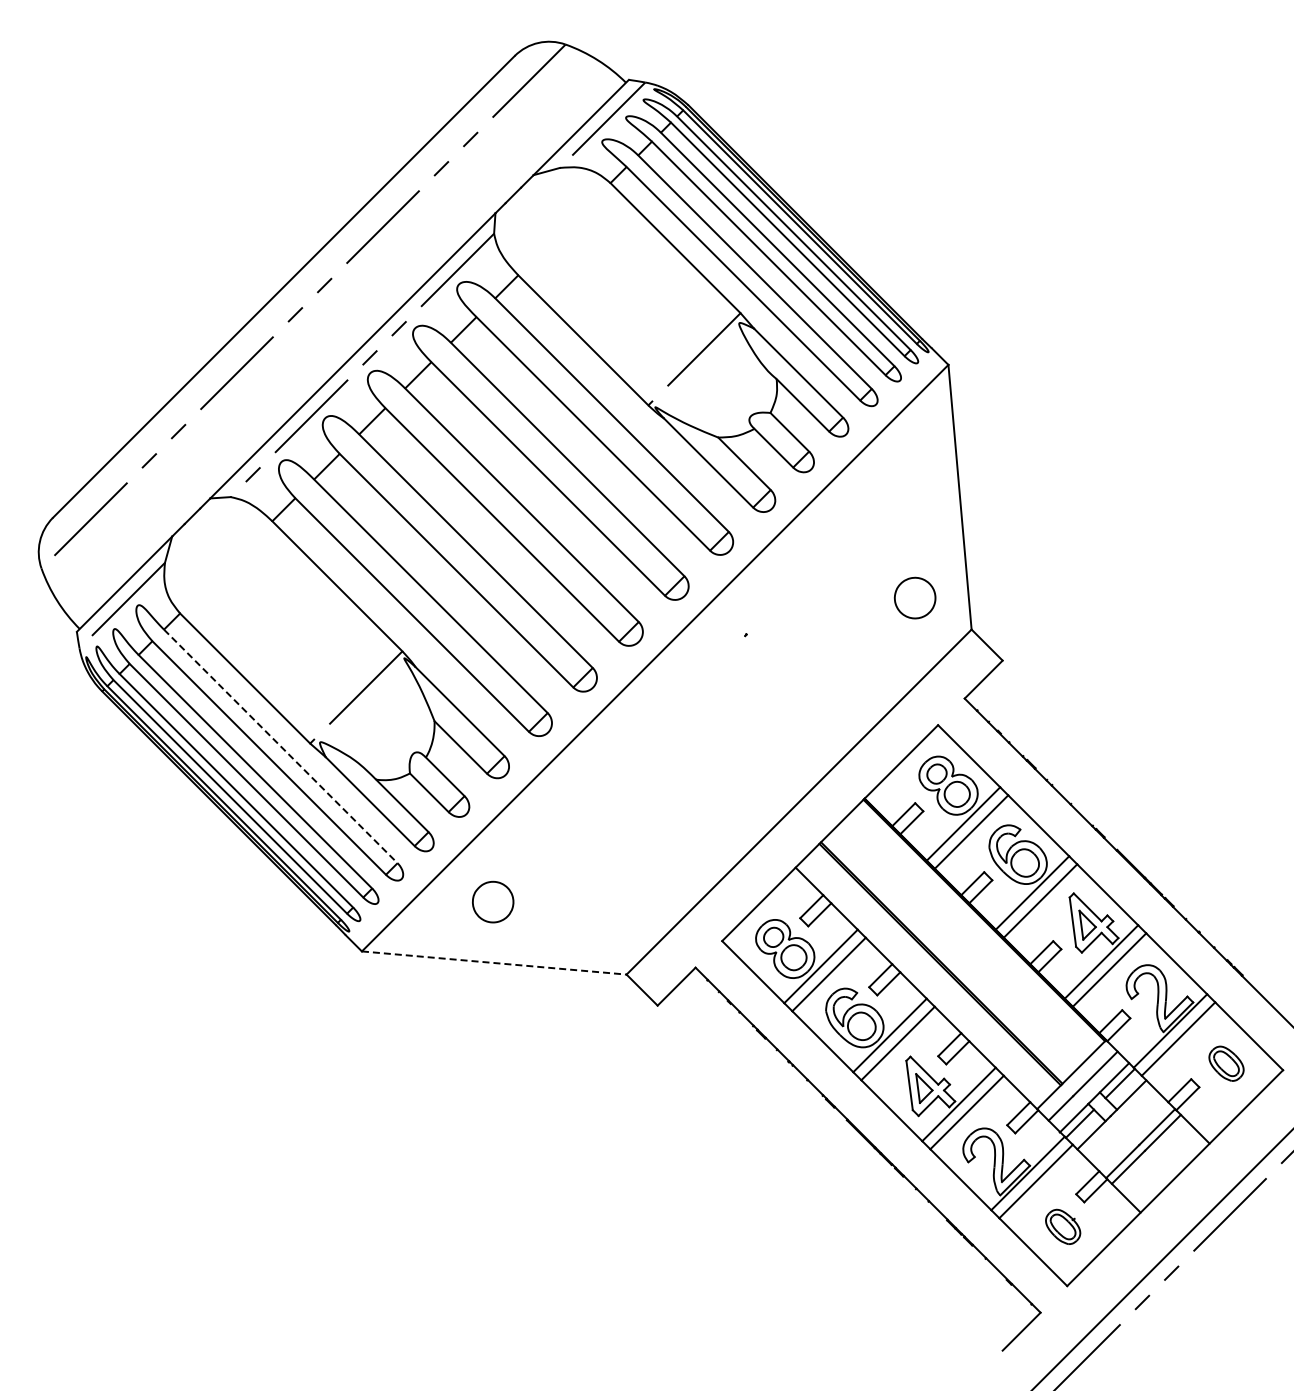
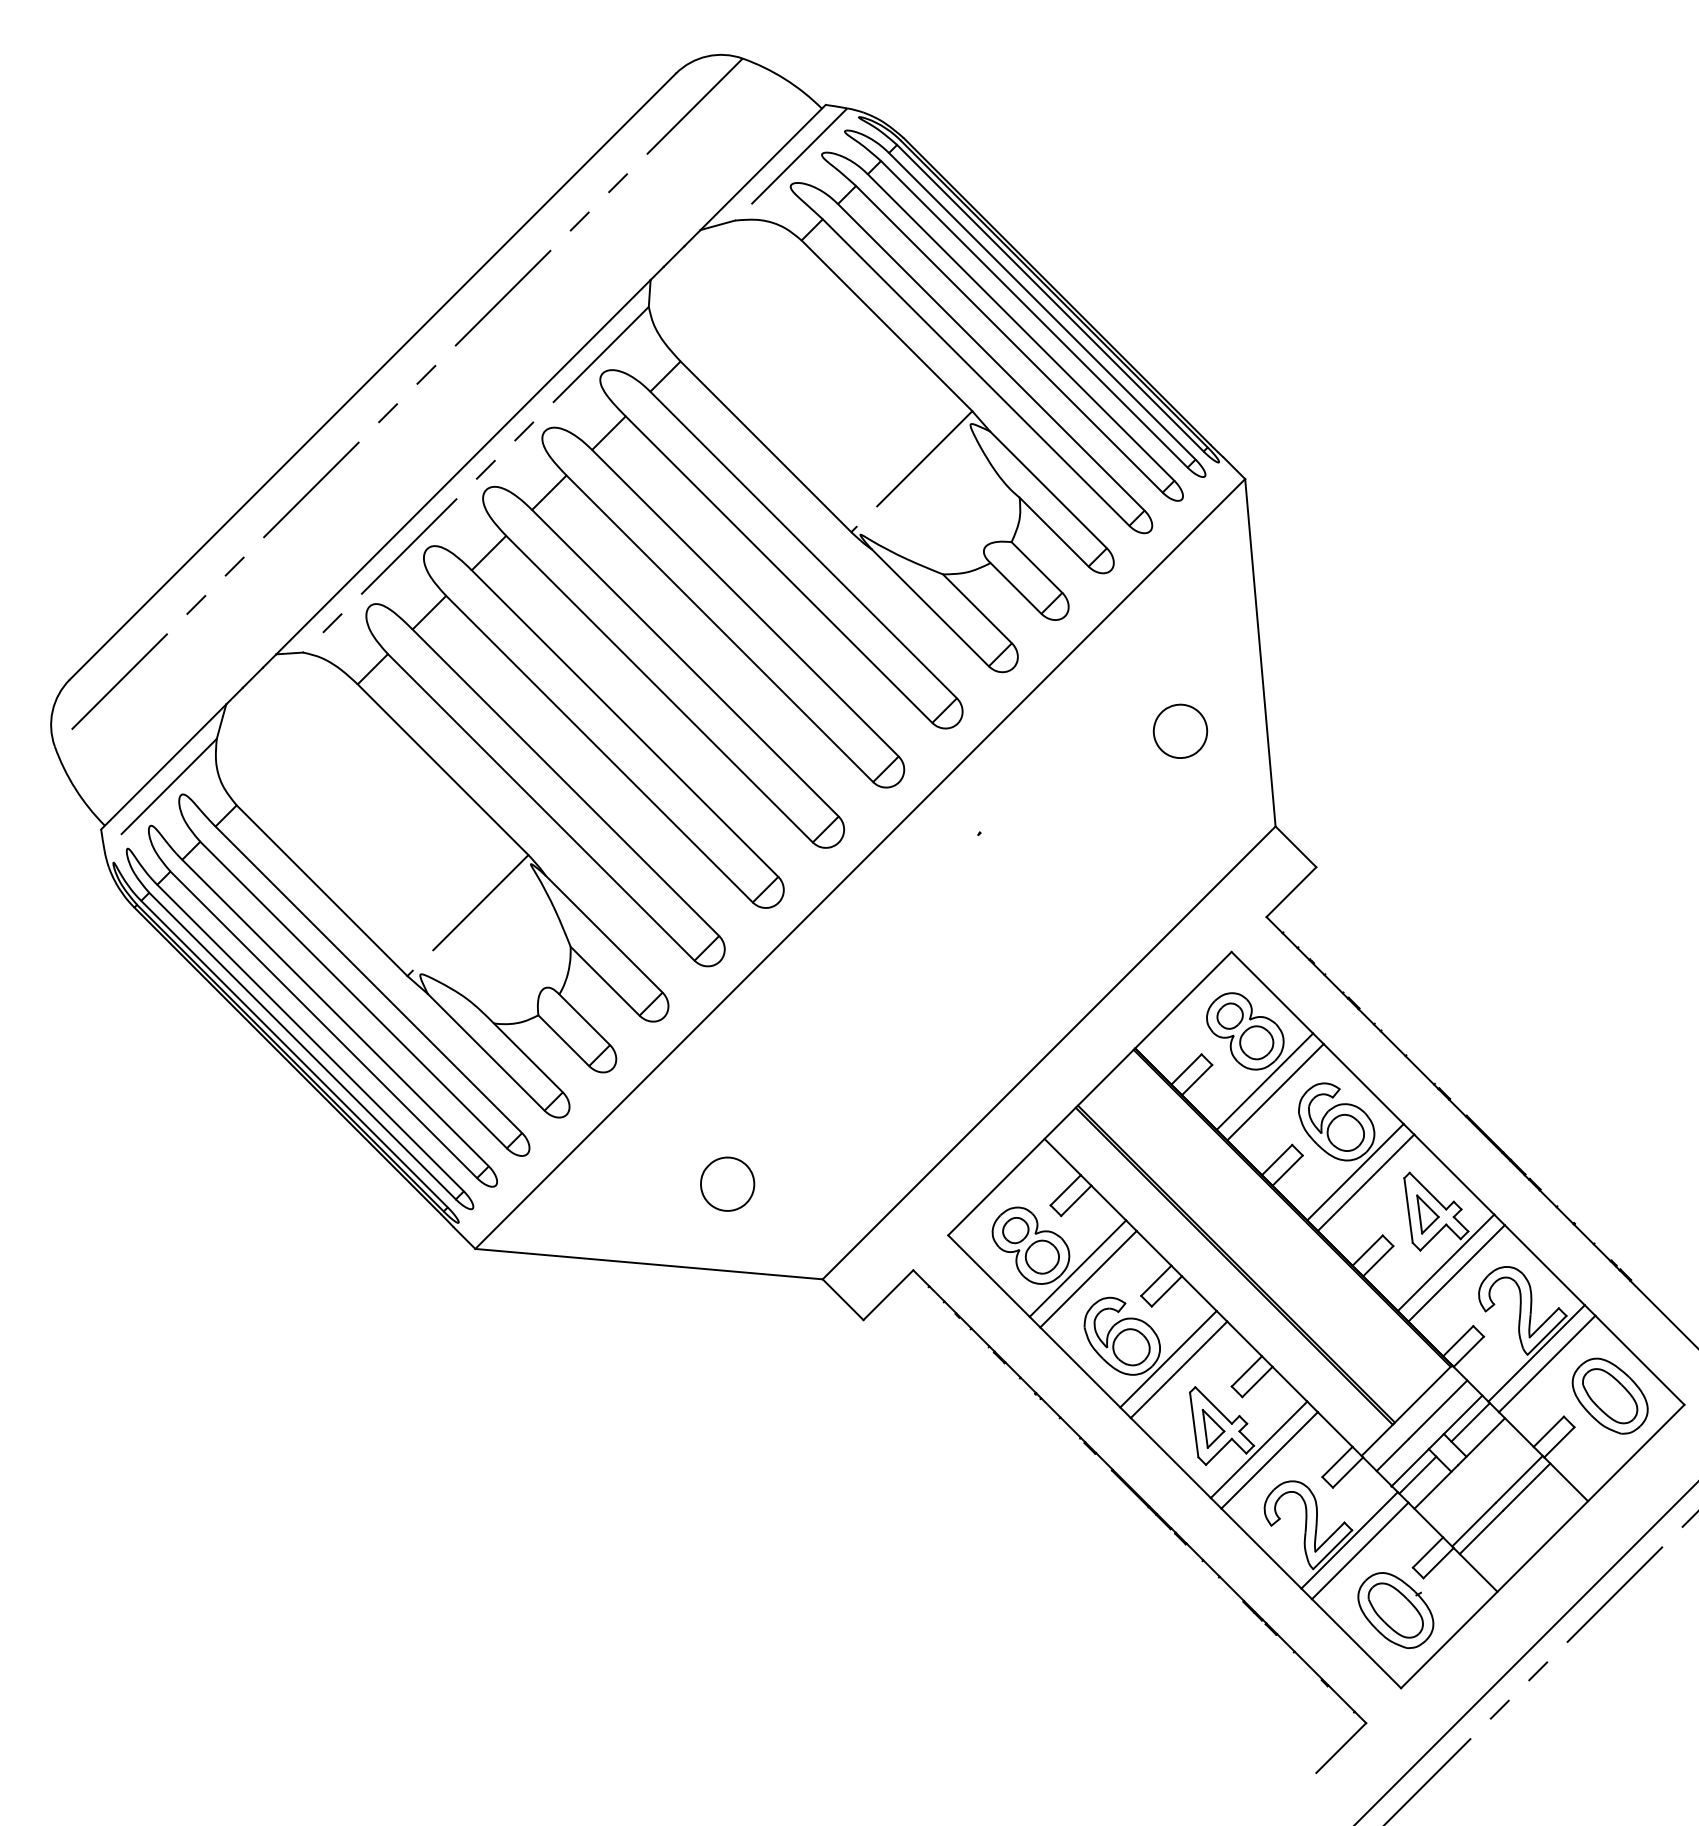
part: (914, 597) -> (1179, 730), moved
line: (281, 746) -> (369, 979), dashed -> solid
part: (493, 901) -> (728, 1183), moved
line: (494, 963) -> (649, 1264), dashed -> solid
part: (1226, 1063) -> (1610, 1396), size x1.67
part: (1062, 1226) -> (1394, 1609), size x1.67

